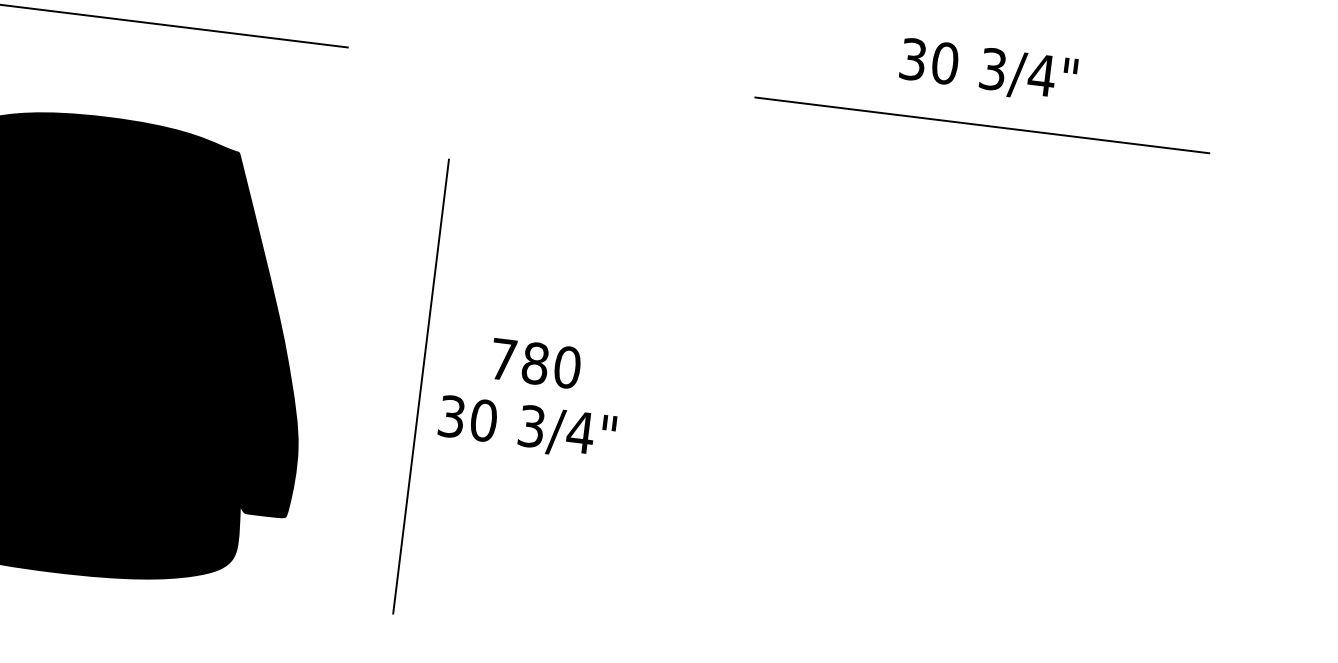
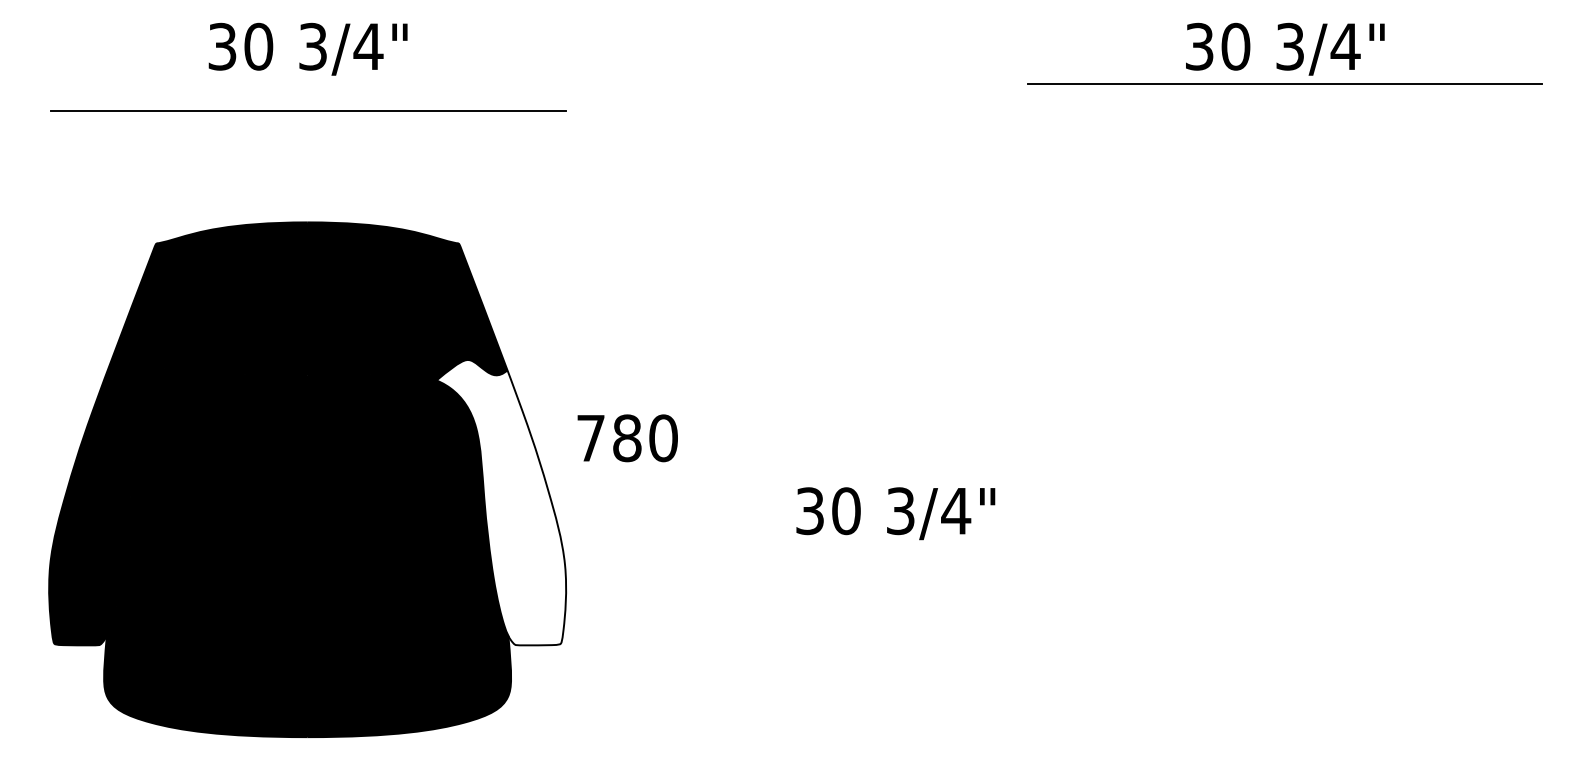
line: (982, 125) -> (1284, 83), moved
text: (535, 363) -> (627, 438), moved
fill: (248, 385) -> (501, 502), removed
line: (421, 386) -> (694, 479), removed
text: (526, 428) -> (895, 513), moved

